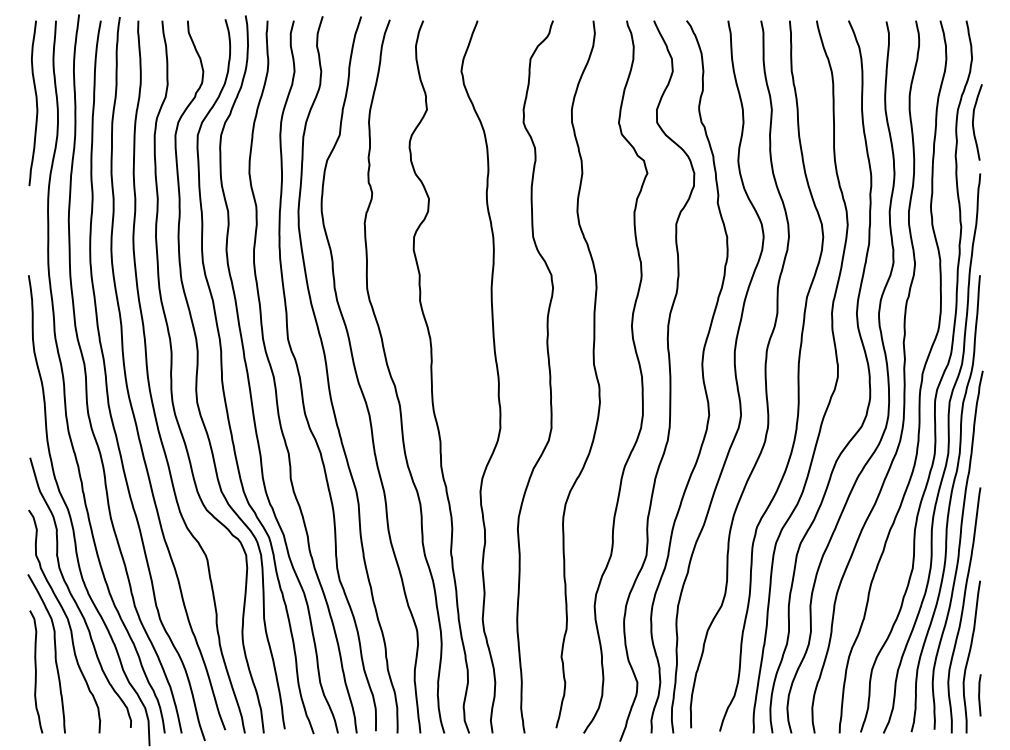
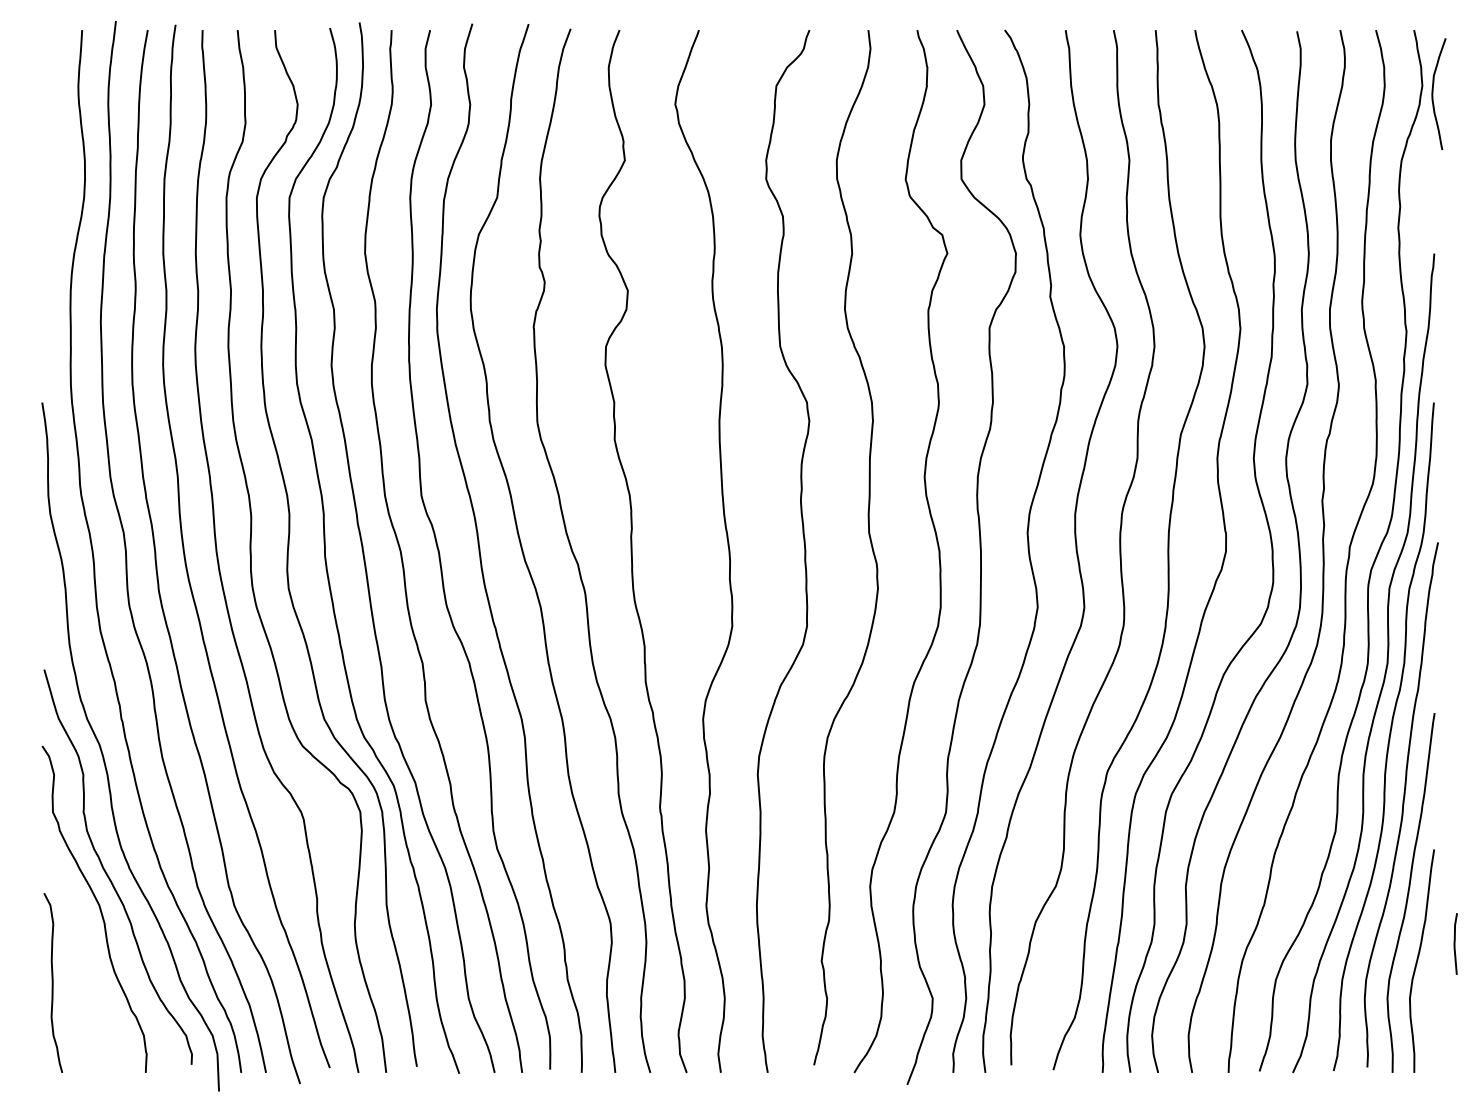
curve: (35, 101) -> (52, 148), removed
curve: (973, 122) -> (1433, 94), moved
curve: (54, 653) -> (79, 955), removed
line: (979, 695) -> (1455, 944), moved

